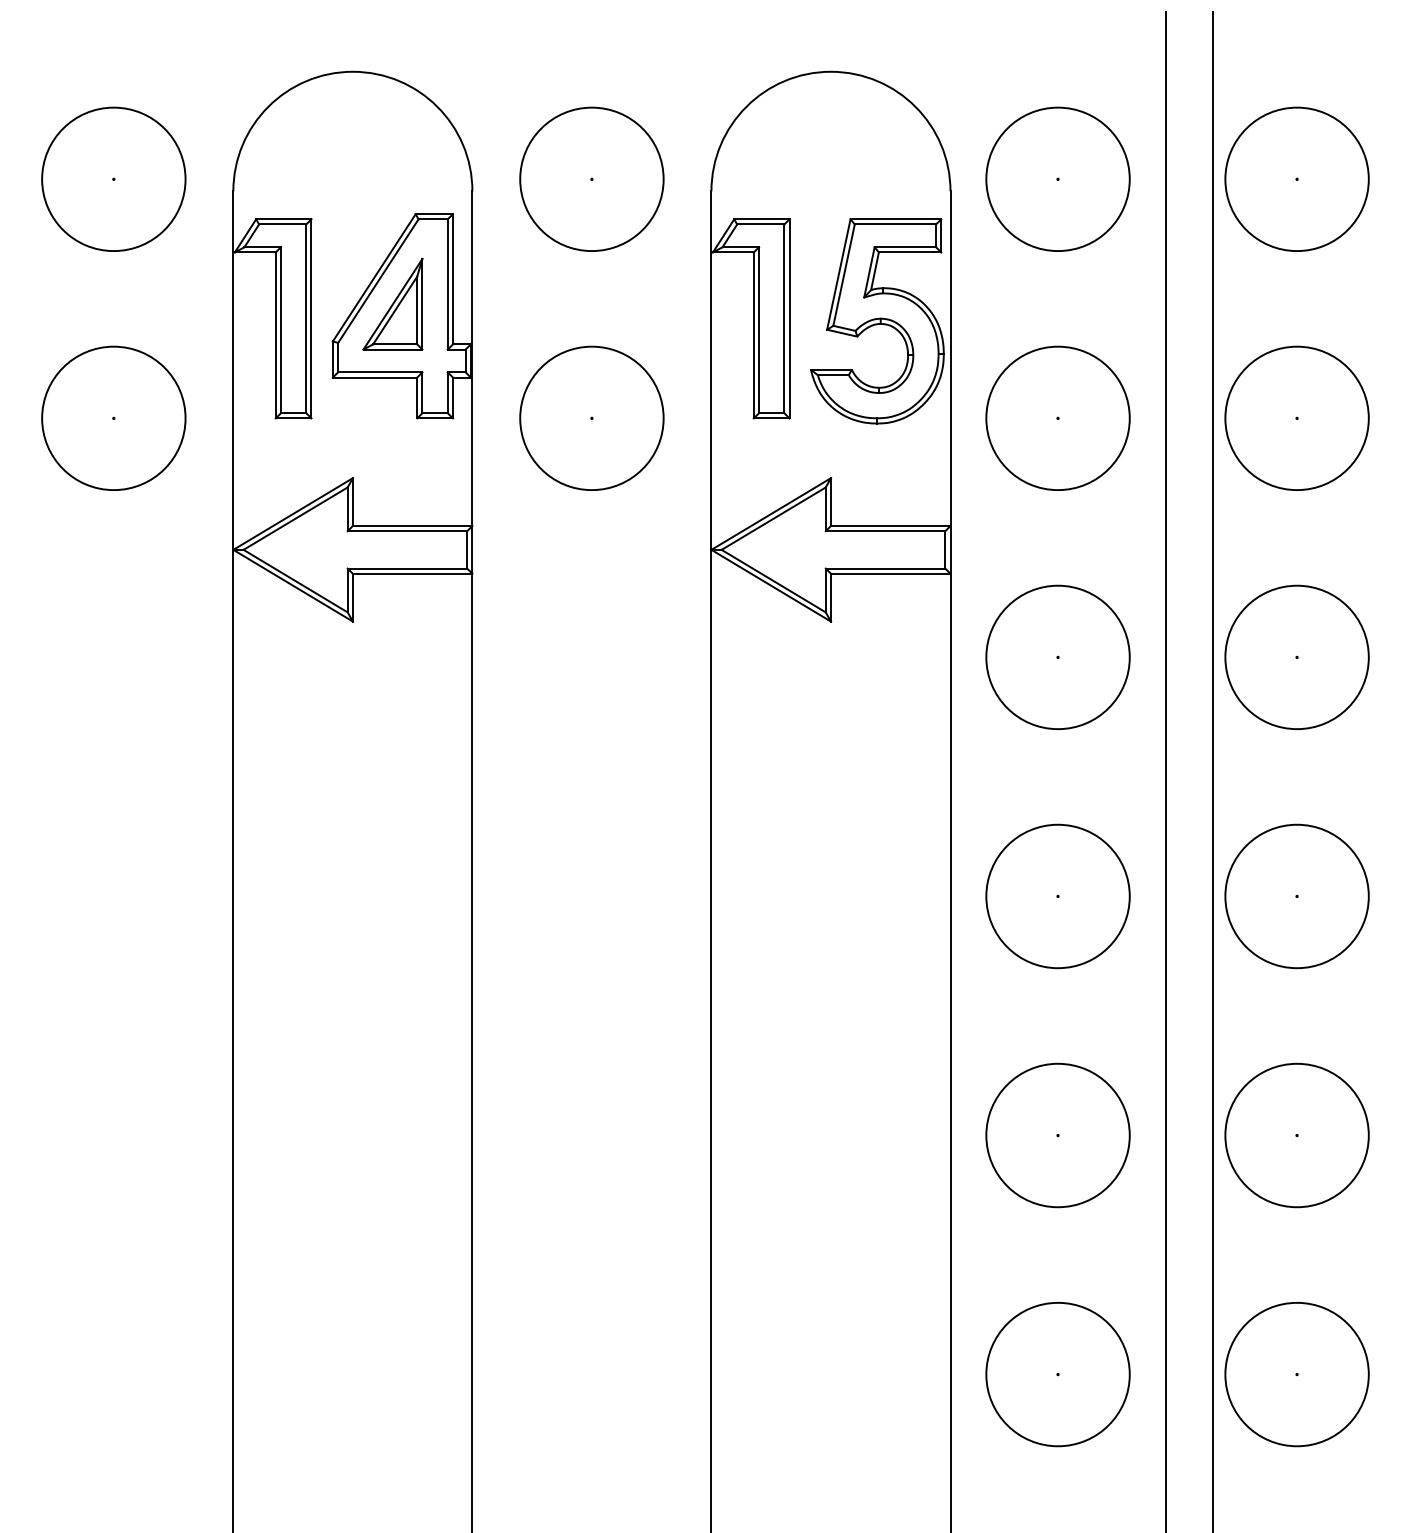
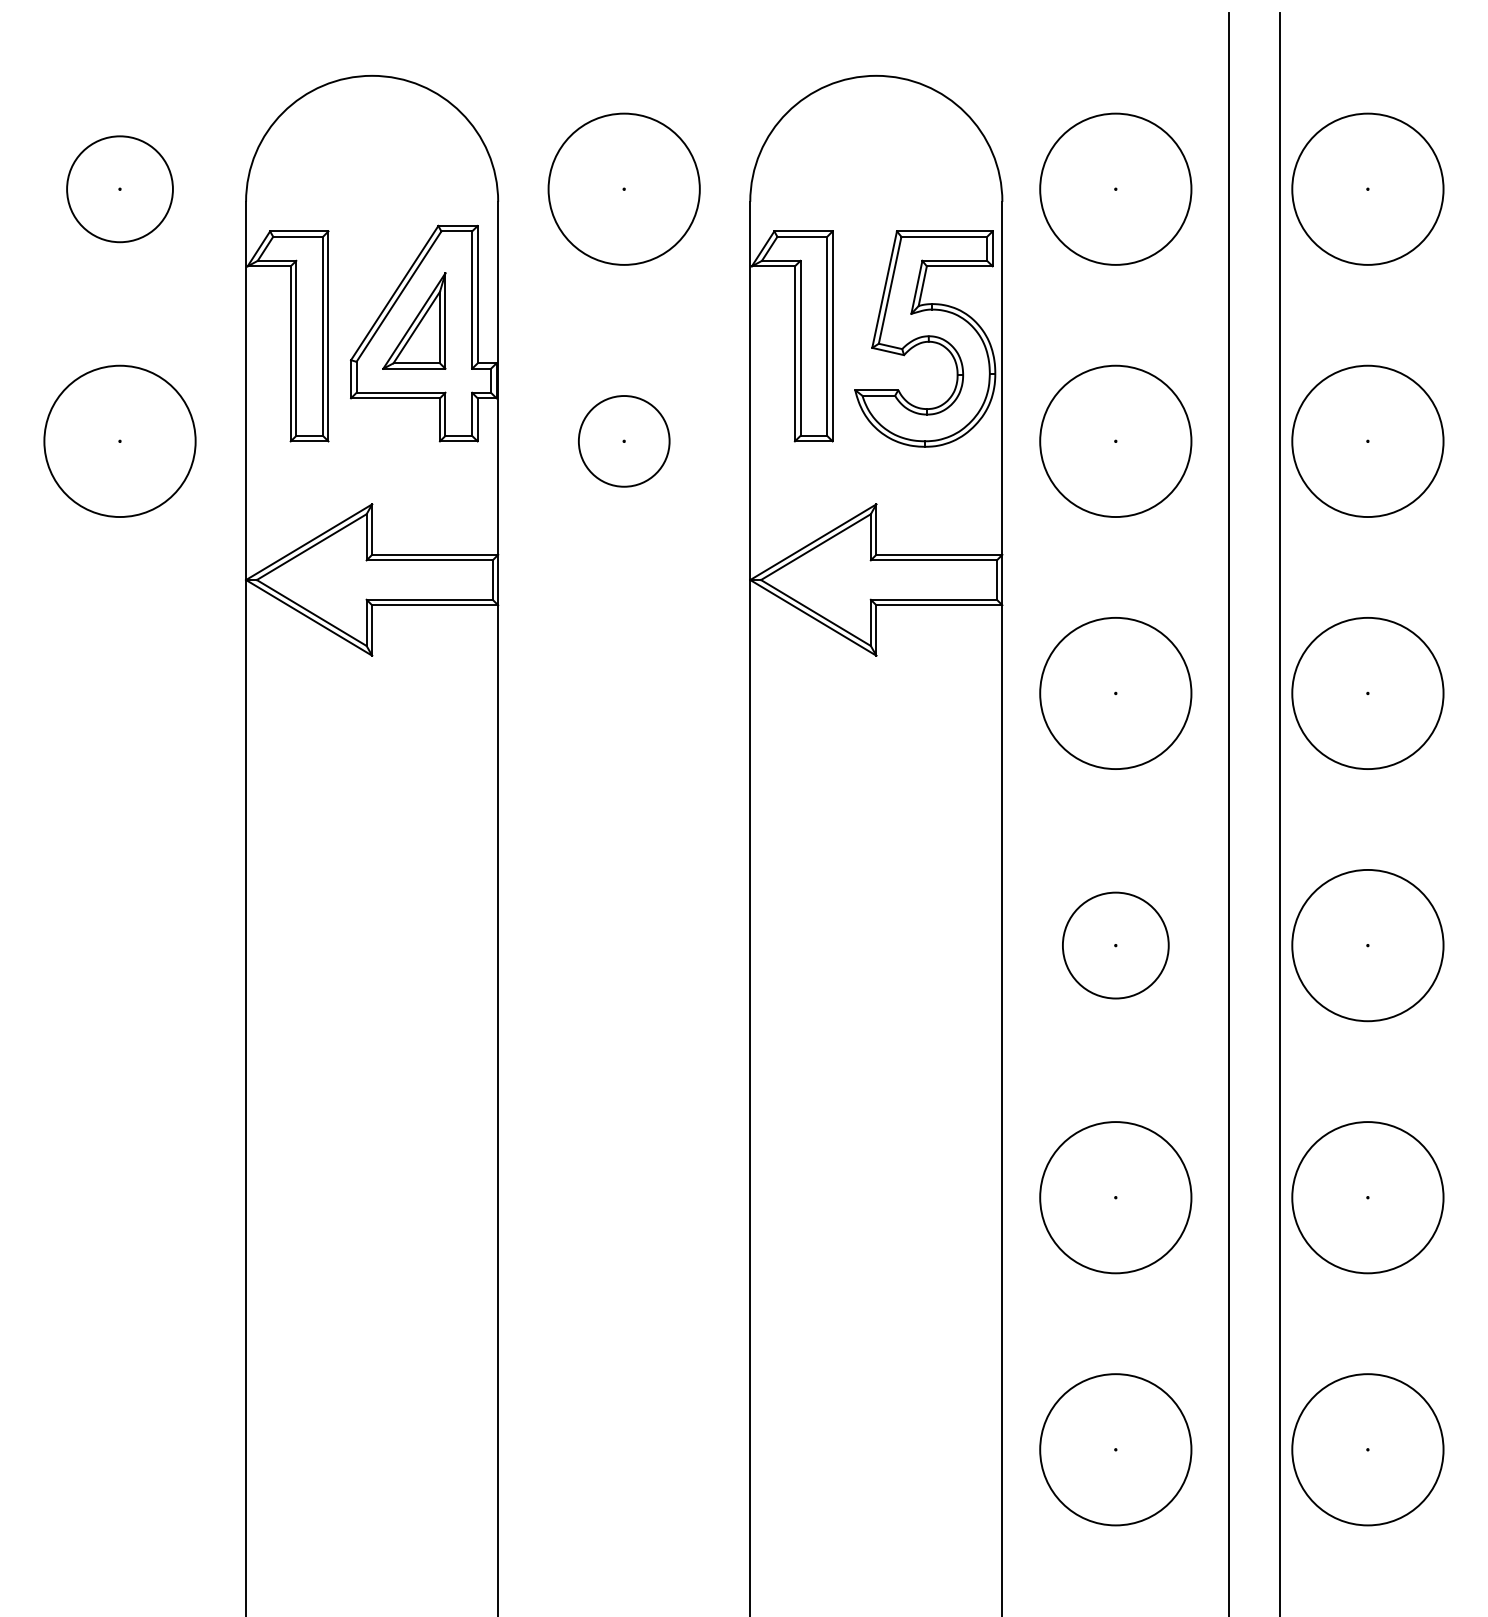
circle: (113, 178) -> (119, 188), size x0.7
circle: (591, 418) -> (623, 441), size x0.6
circle: (1057, 896) -> (1115, 945), size x0.7

